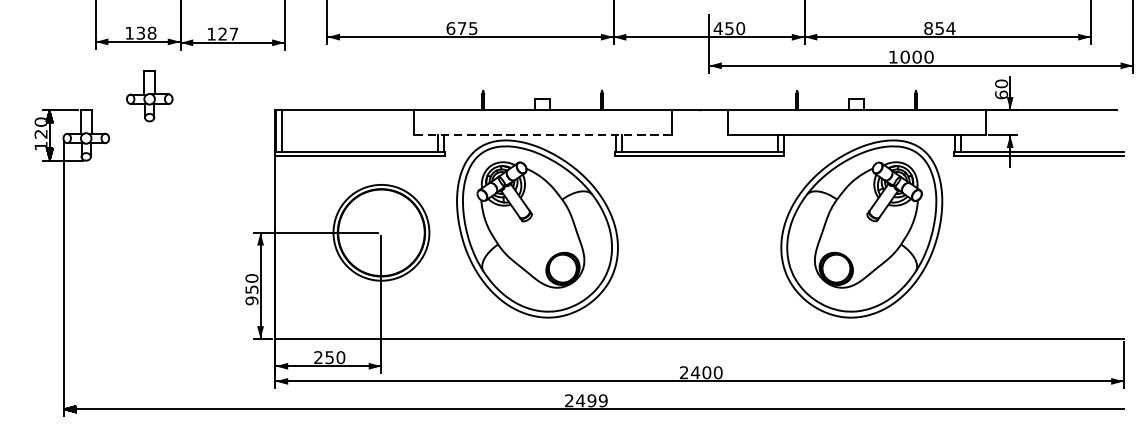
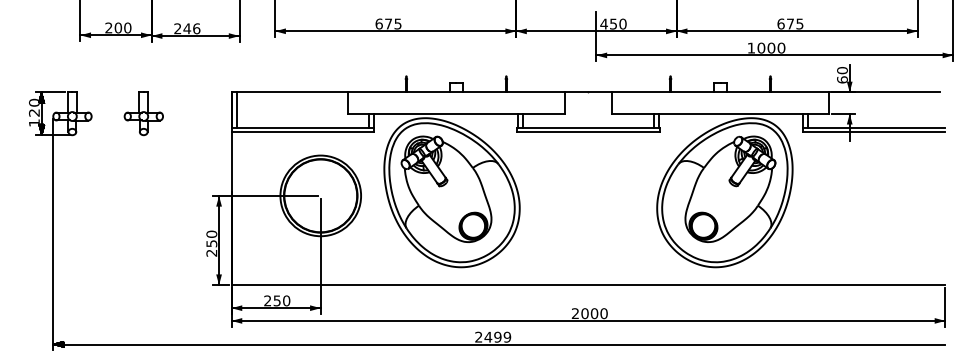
text: (939, 27) -> (790, 23), 854 -> 675
text: (141, 32) -> (118, 27), 138 -> 200
text: (223, 33) -> (187, 28), 127 -> 246
part: (149, 95) -> (143, 113), moved
line: (542, 134) -> (456, 113), dashed -> solid
text: (251, 300) -> (211, 252), 950 -> 250
text: (694, 372) -> (584, 313), 2400 -> 2000

